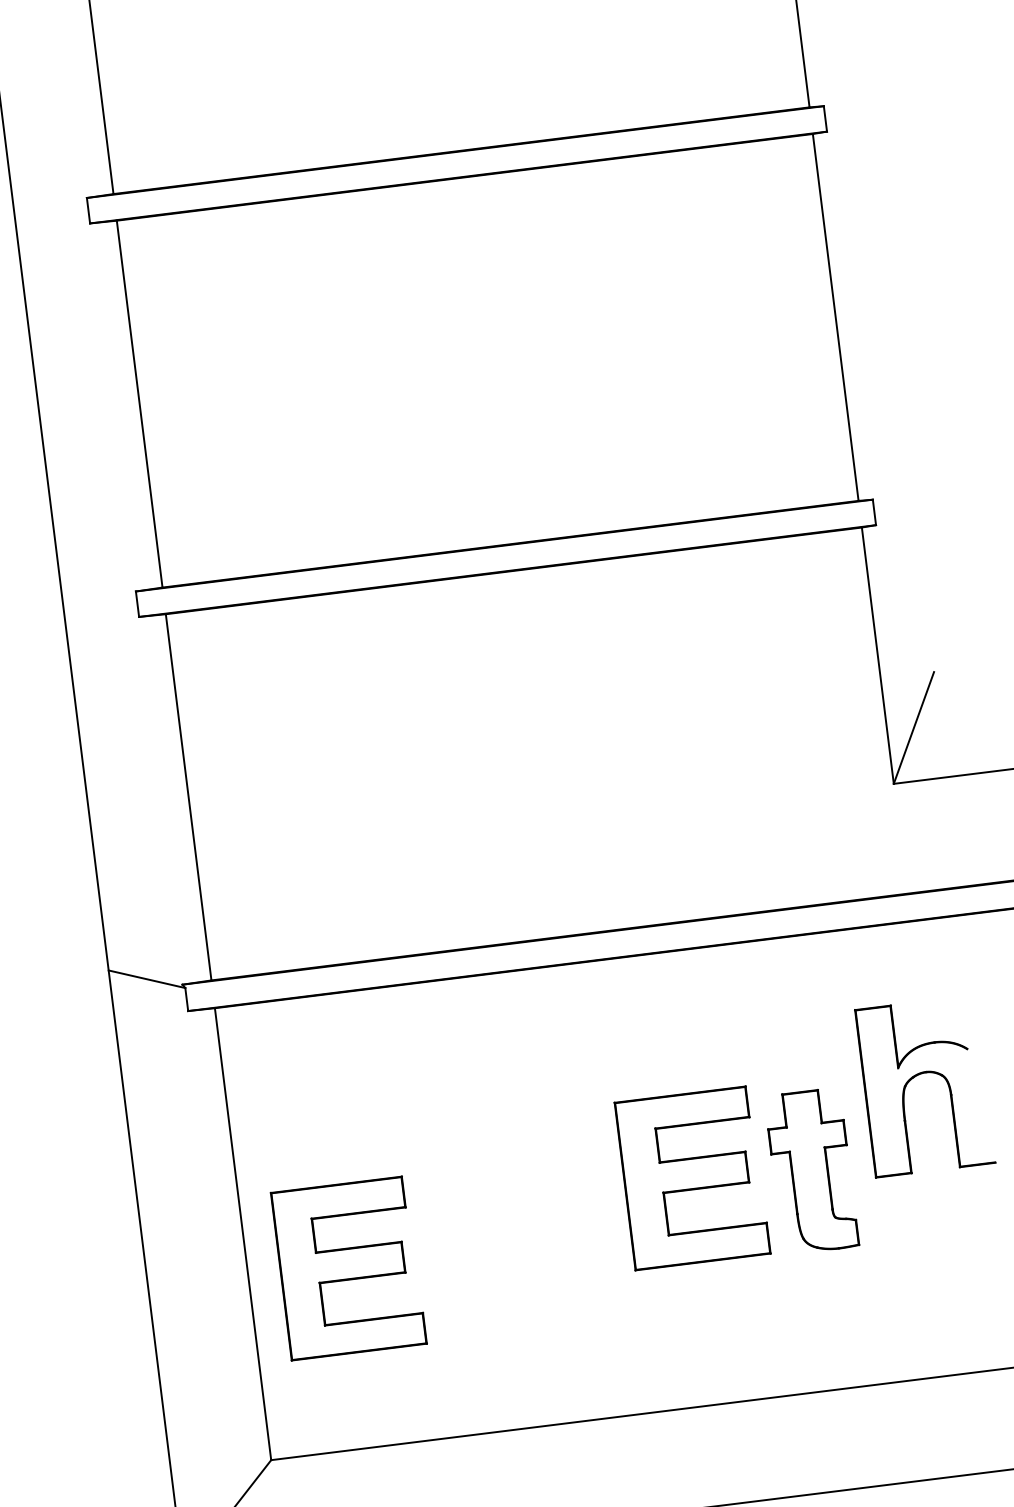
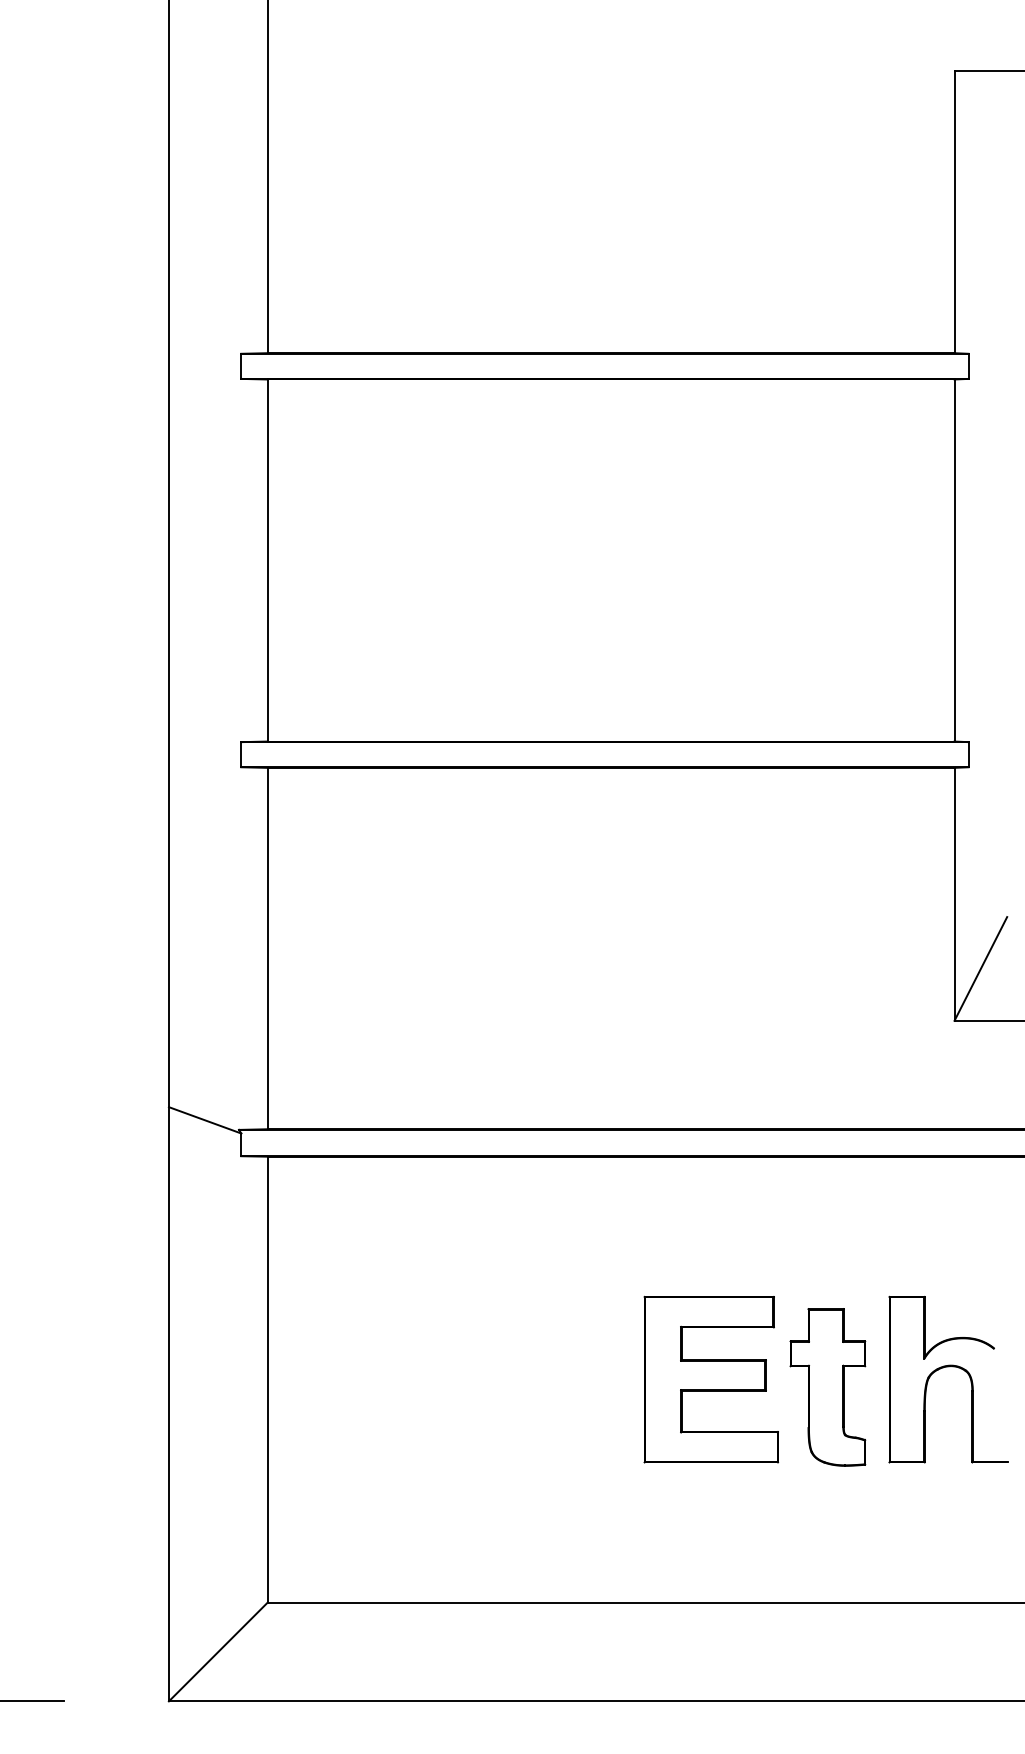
part: (923, 1074) -> (948, 1367), moved
part: (349, 1268) -> (366, 1425), removed

